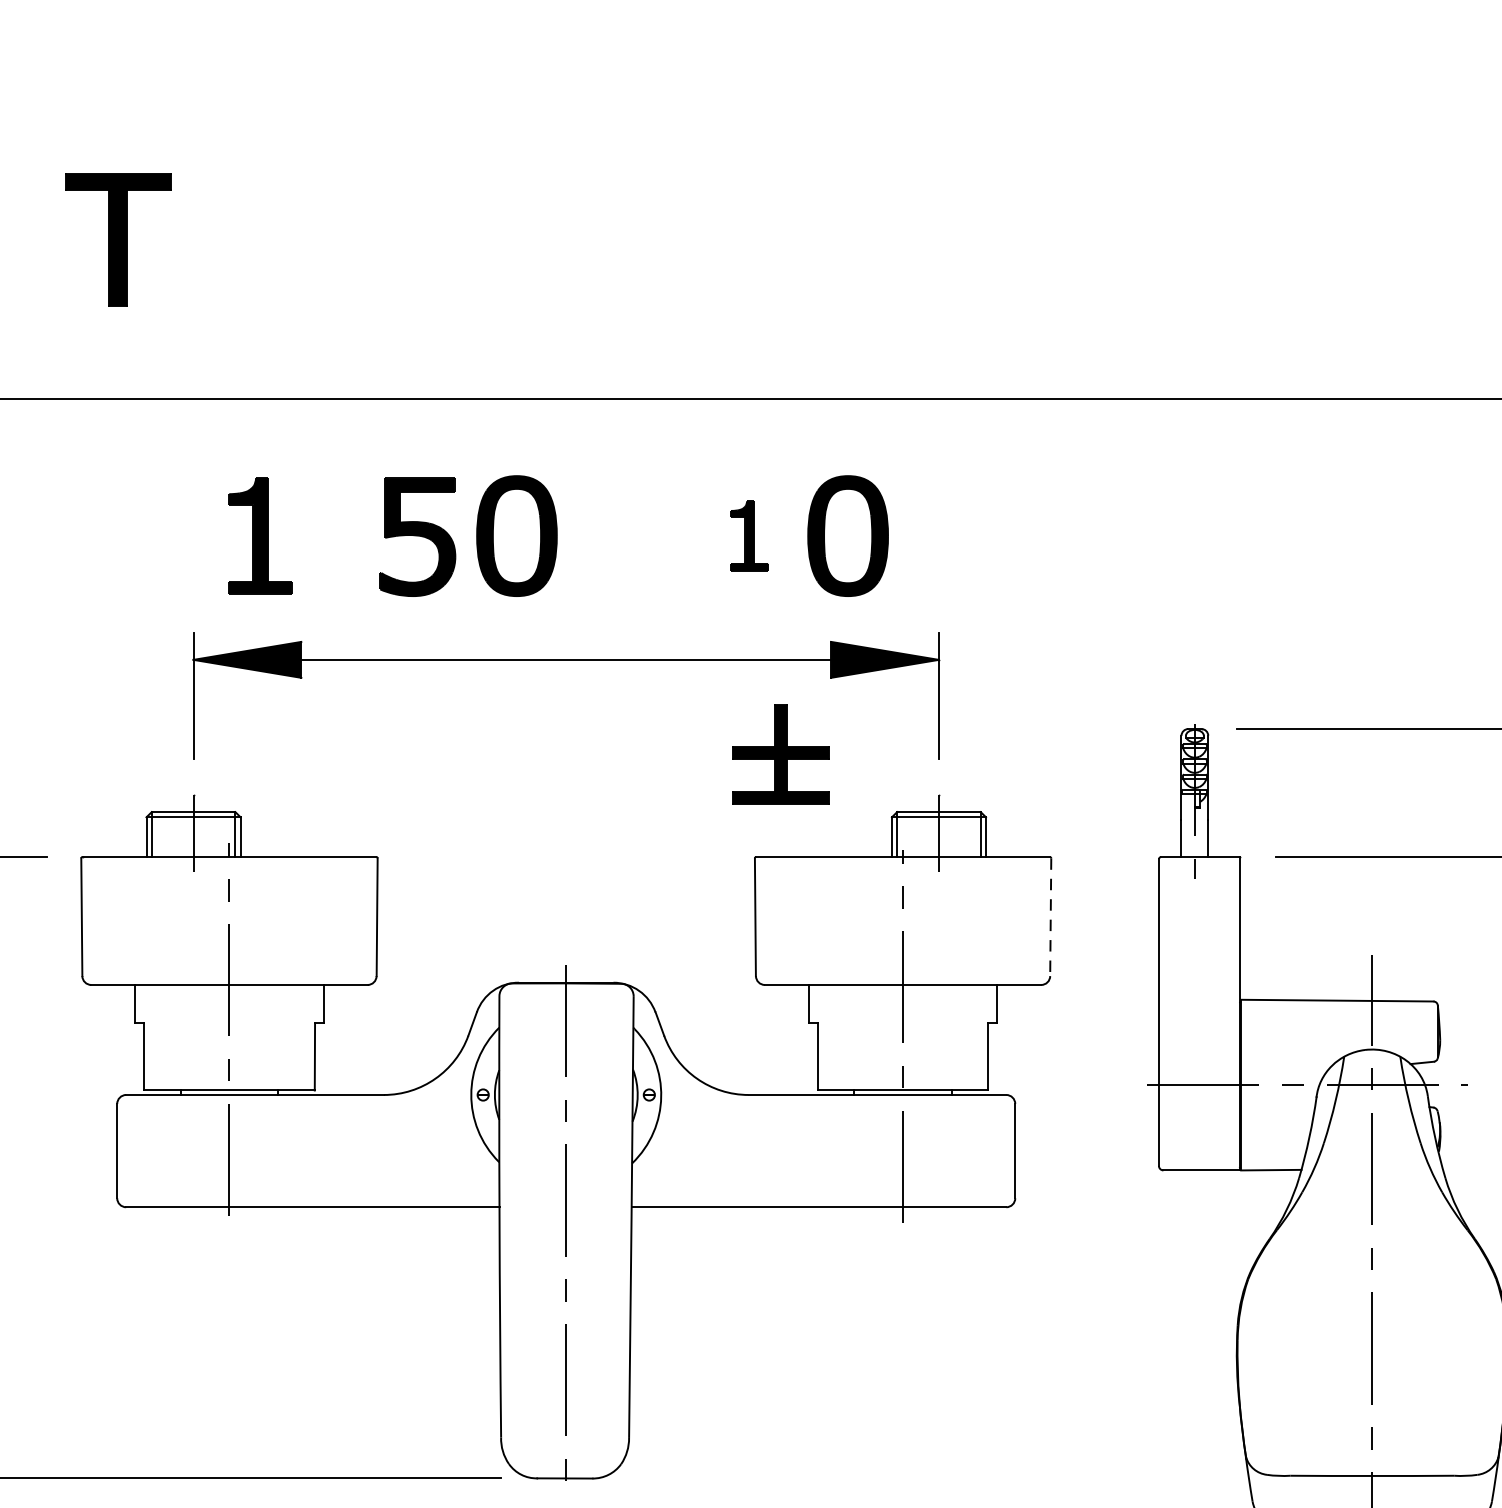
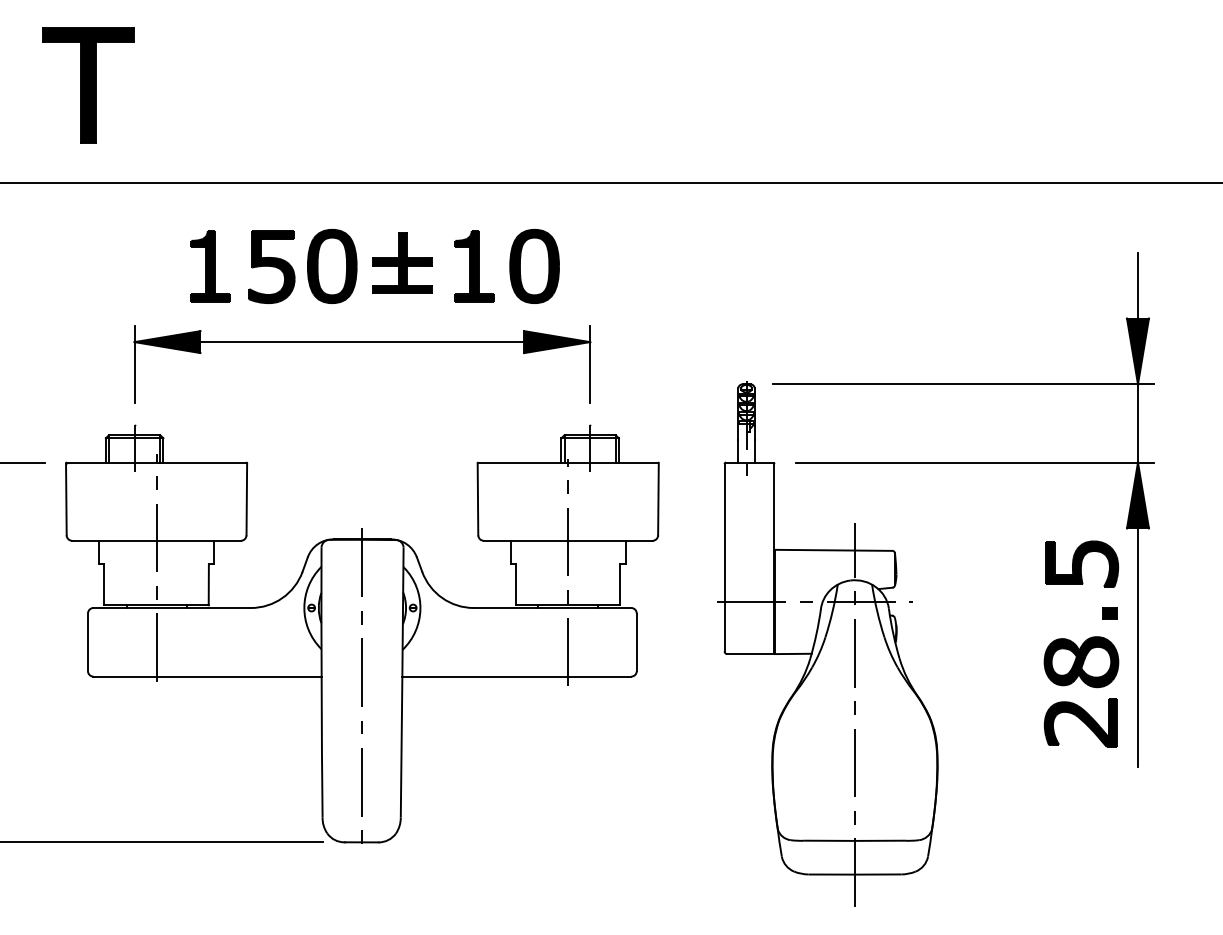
part: (118, 239) -> (88, 85), size x1.43
part: (260, 536) -> (210, 266), moved
part: (749, 536) -> (474, 266), size x1.67
part: (780, 753) -> (402, 262), moved
line: (1050, 917) -> (658, 499), dashed -> solid

